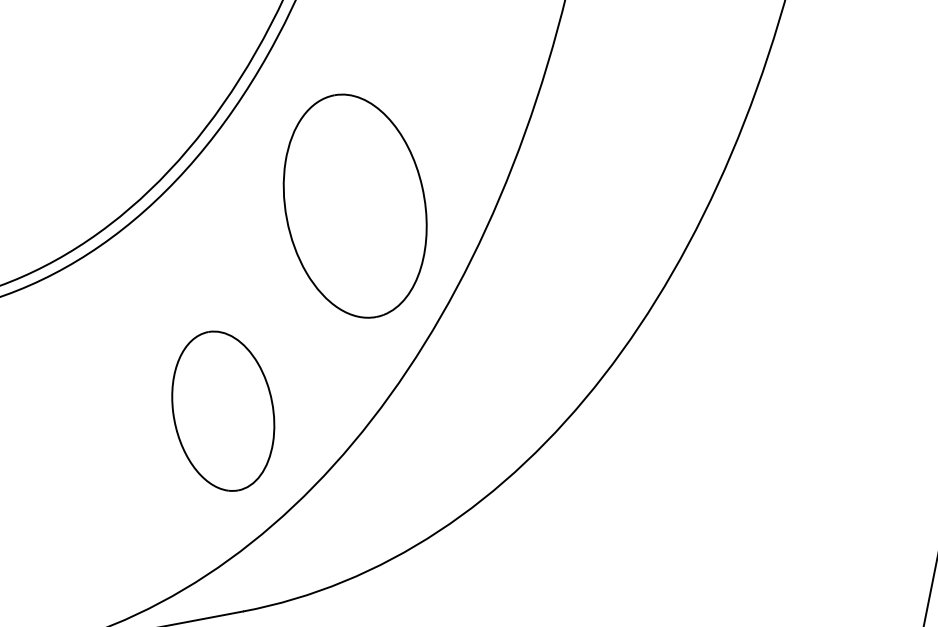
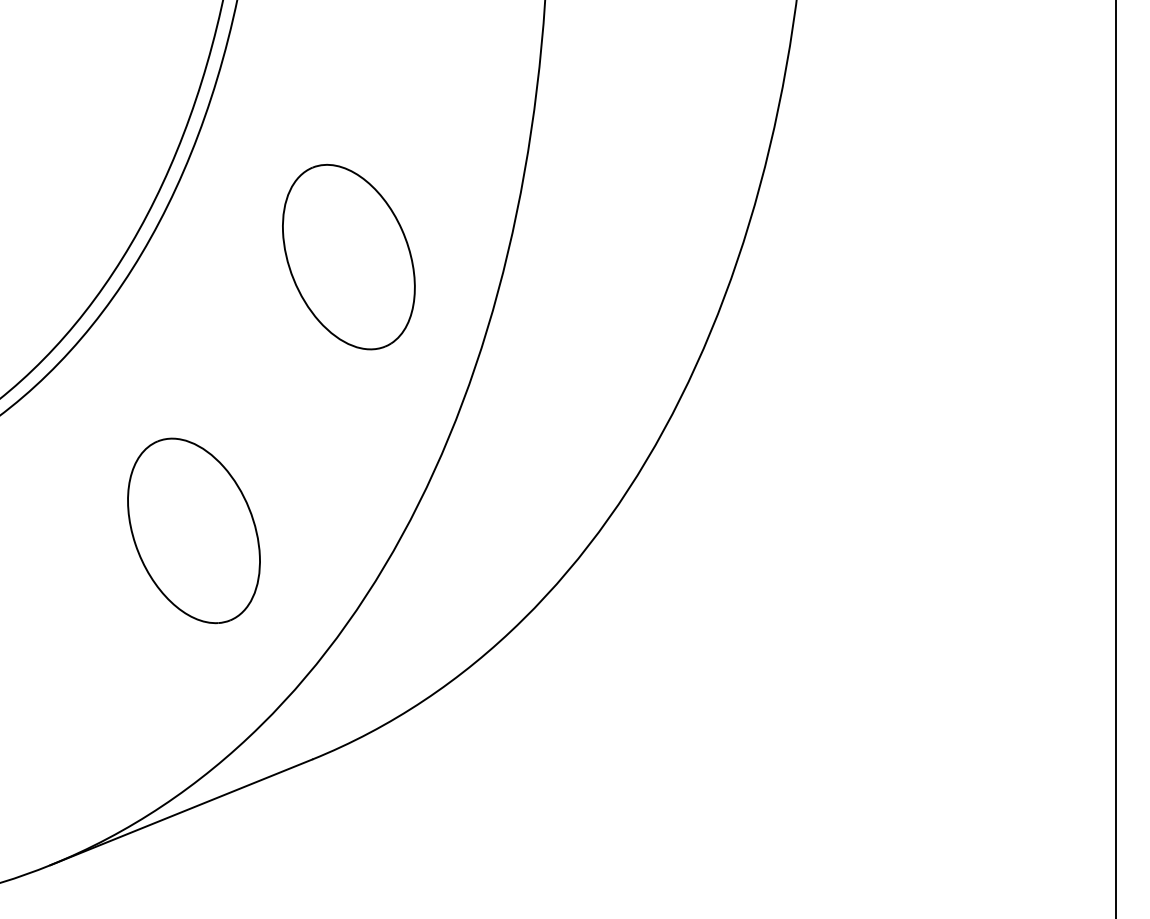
part: (354, 206) -> (348, 257), size x0.71
part: (222, 410) -> (193, 530), moved

